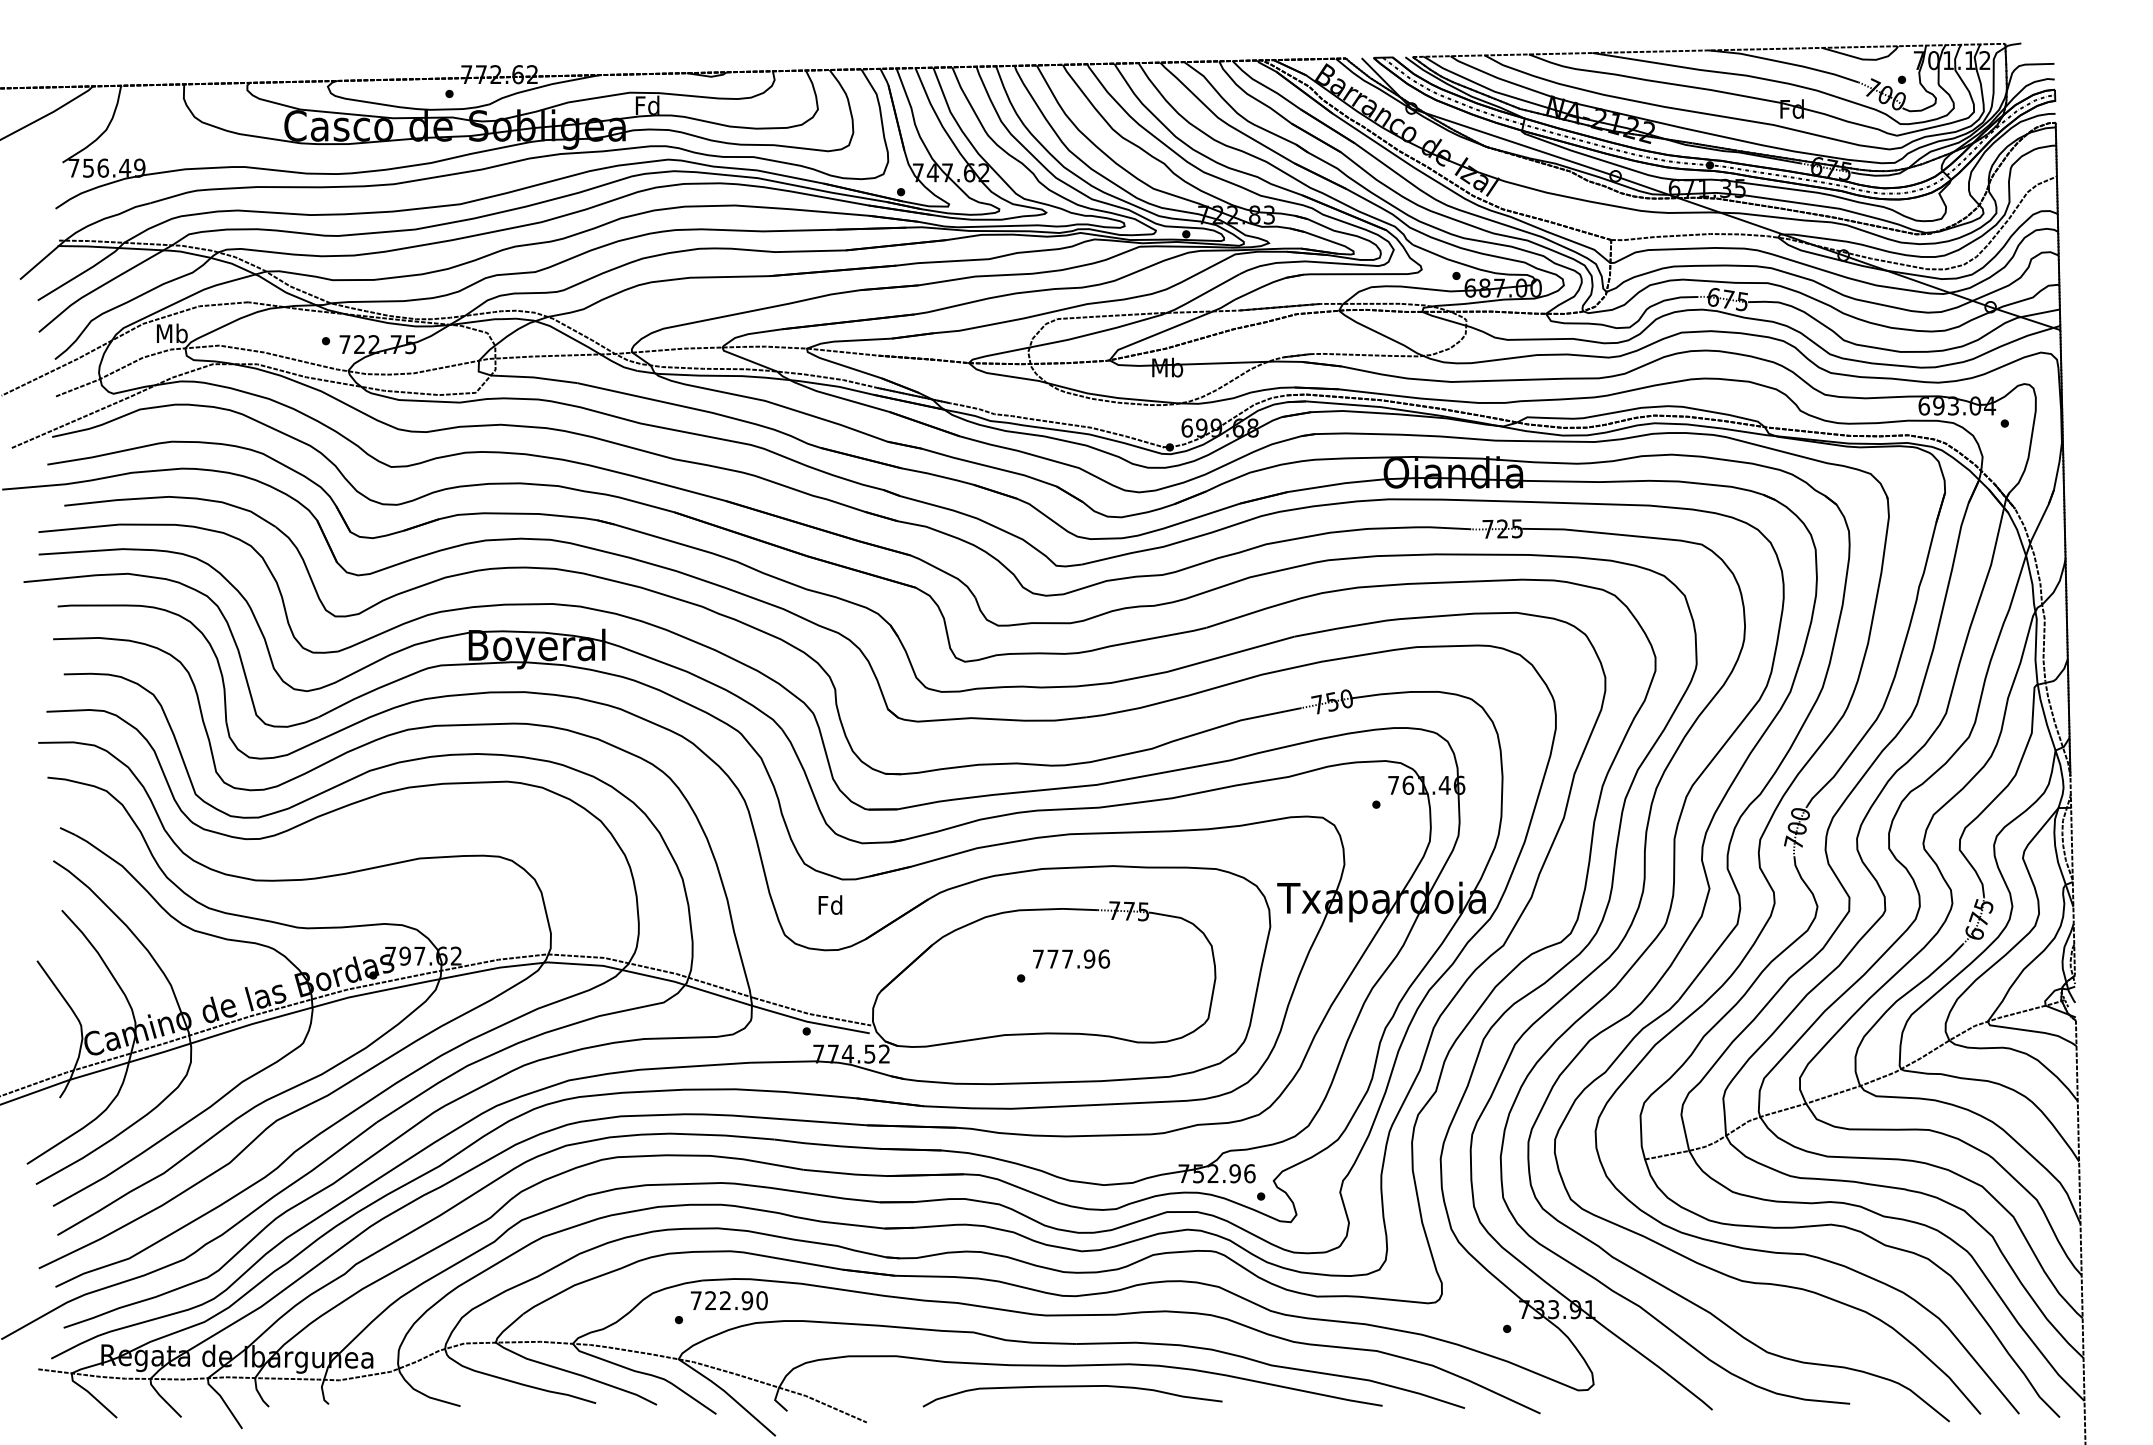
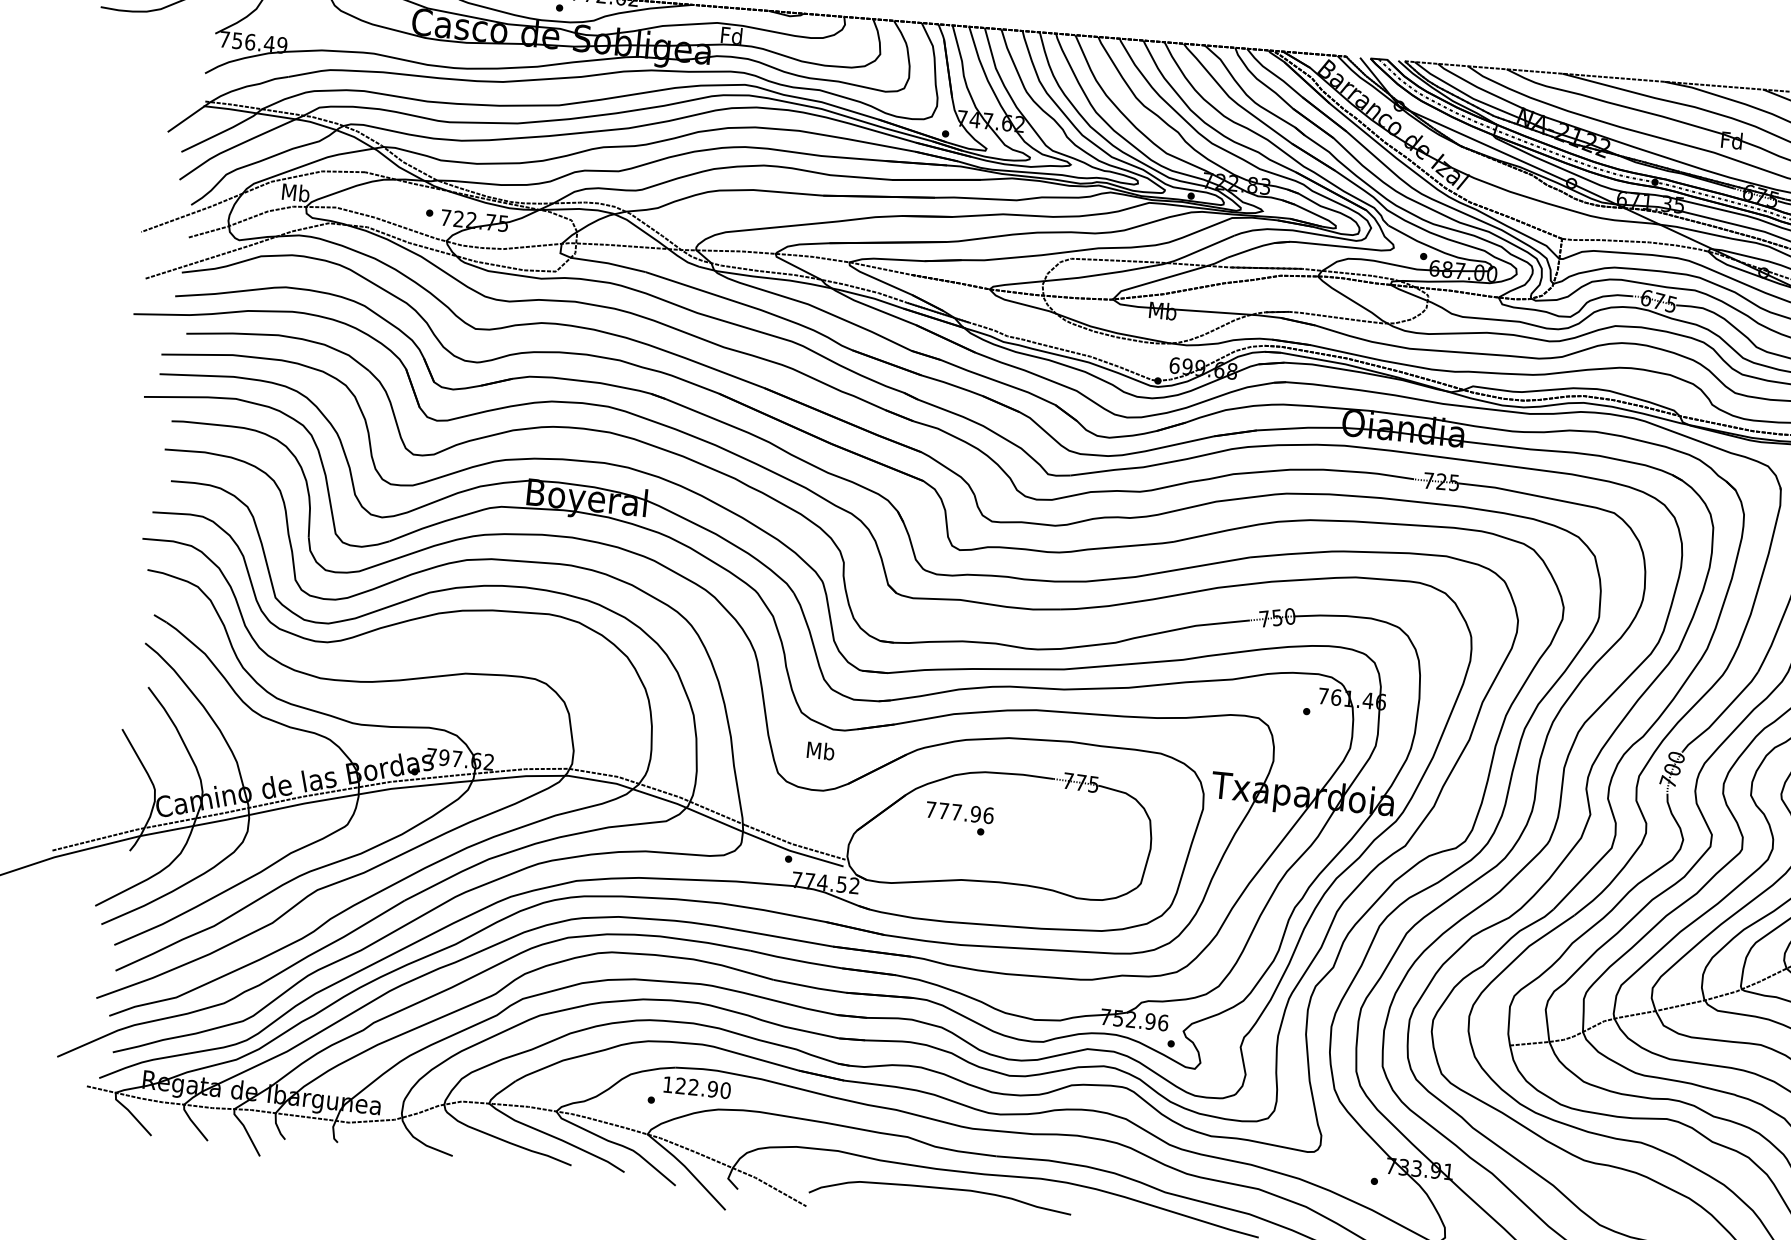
text: (830, 904) -> (820, 750), Fd -> Mb
text: (1071, 958) -> (960, 812), moved
text: (695, 1300) -> (667, 1084), 722.90 -> 122.90
curve: (1072, 1387) -> (941, 1189), moved

